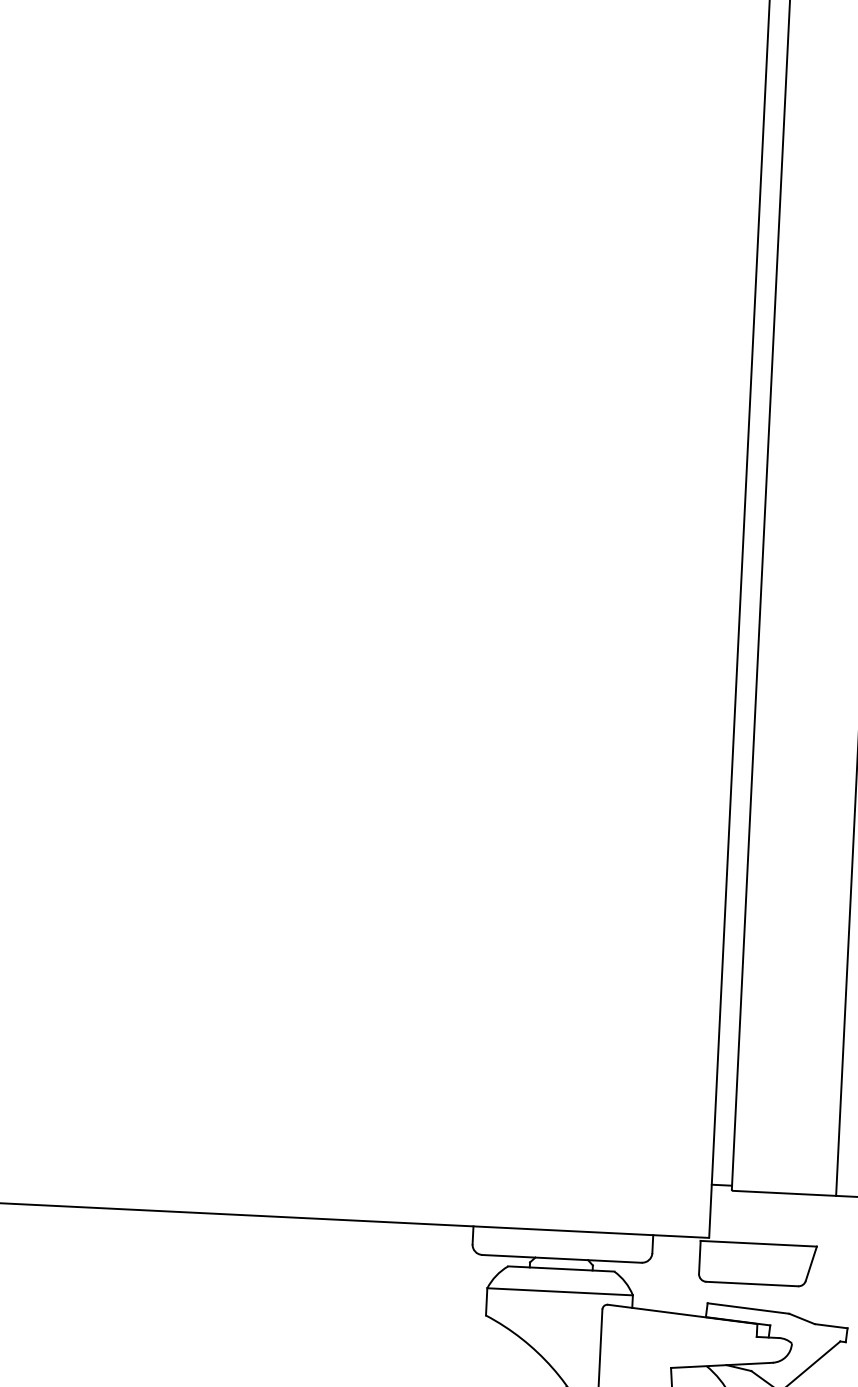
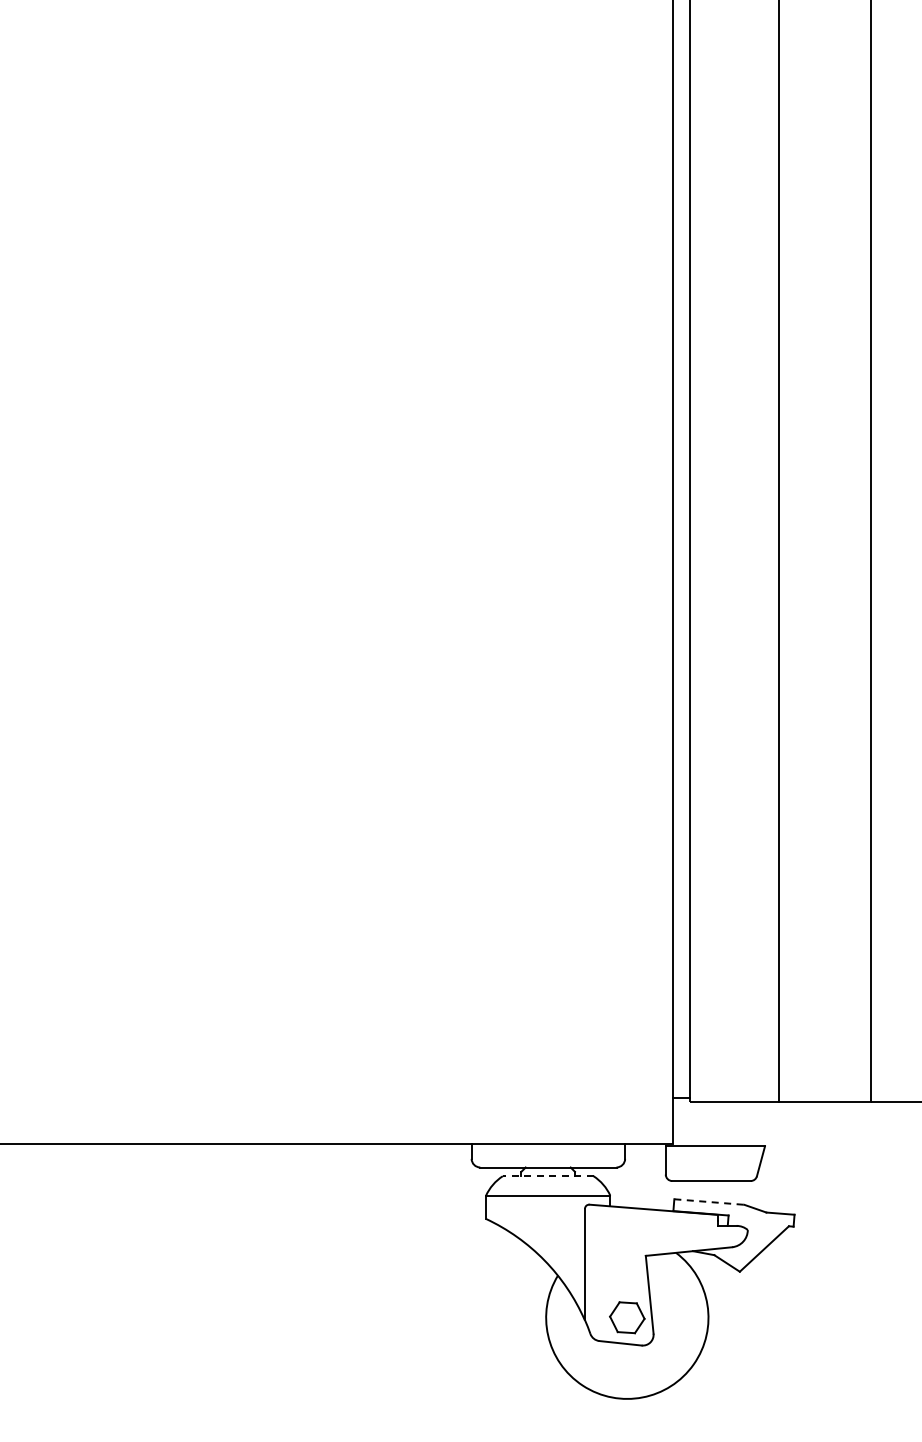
line: (560, 1269) -> (547, 1176), solid -> dashed
line: (748, 1309) -> (709, 1202), solid -> dashed

